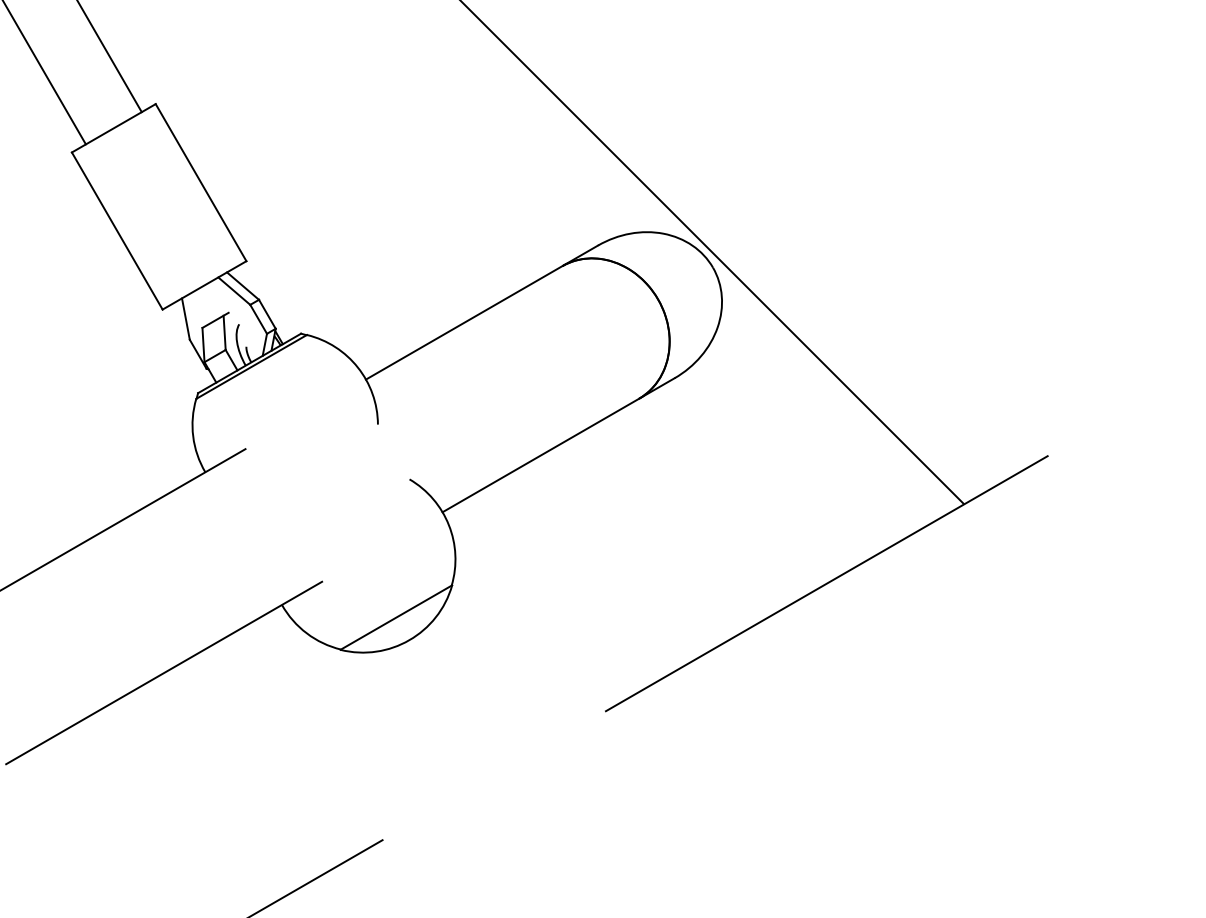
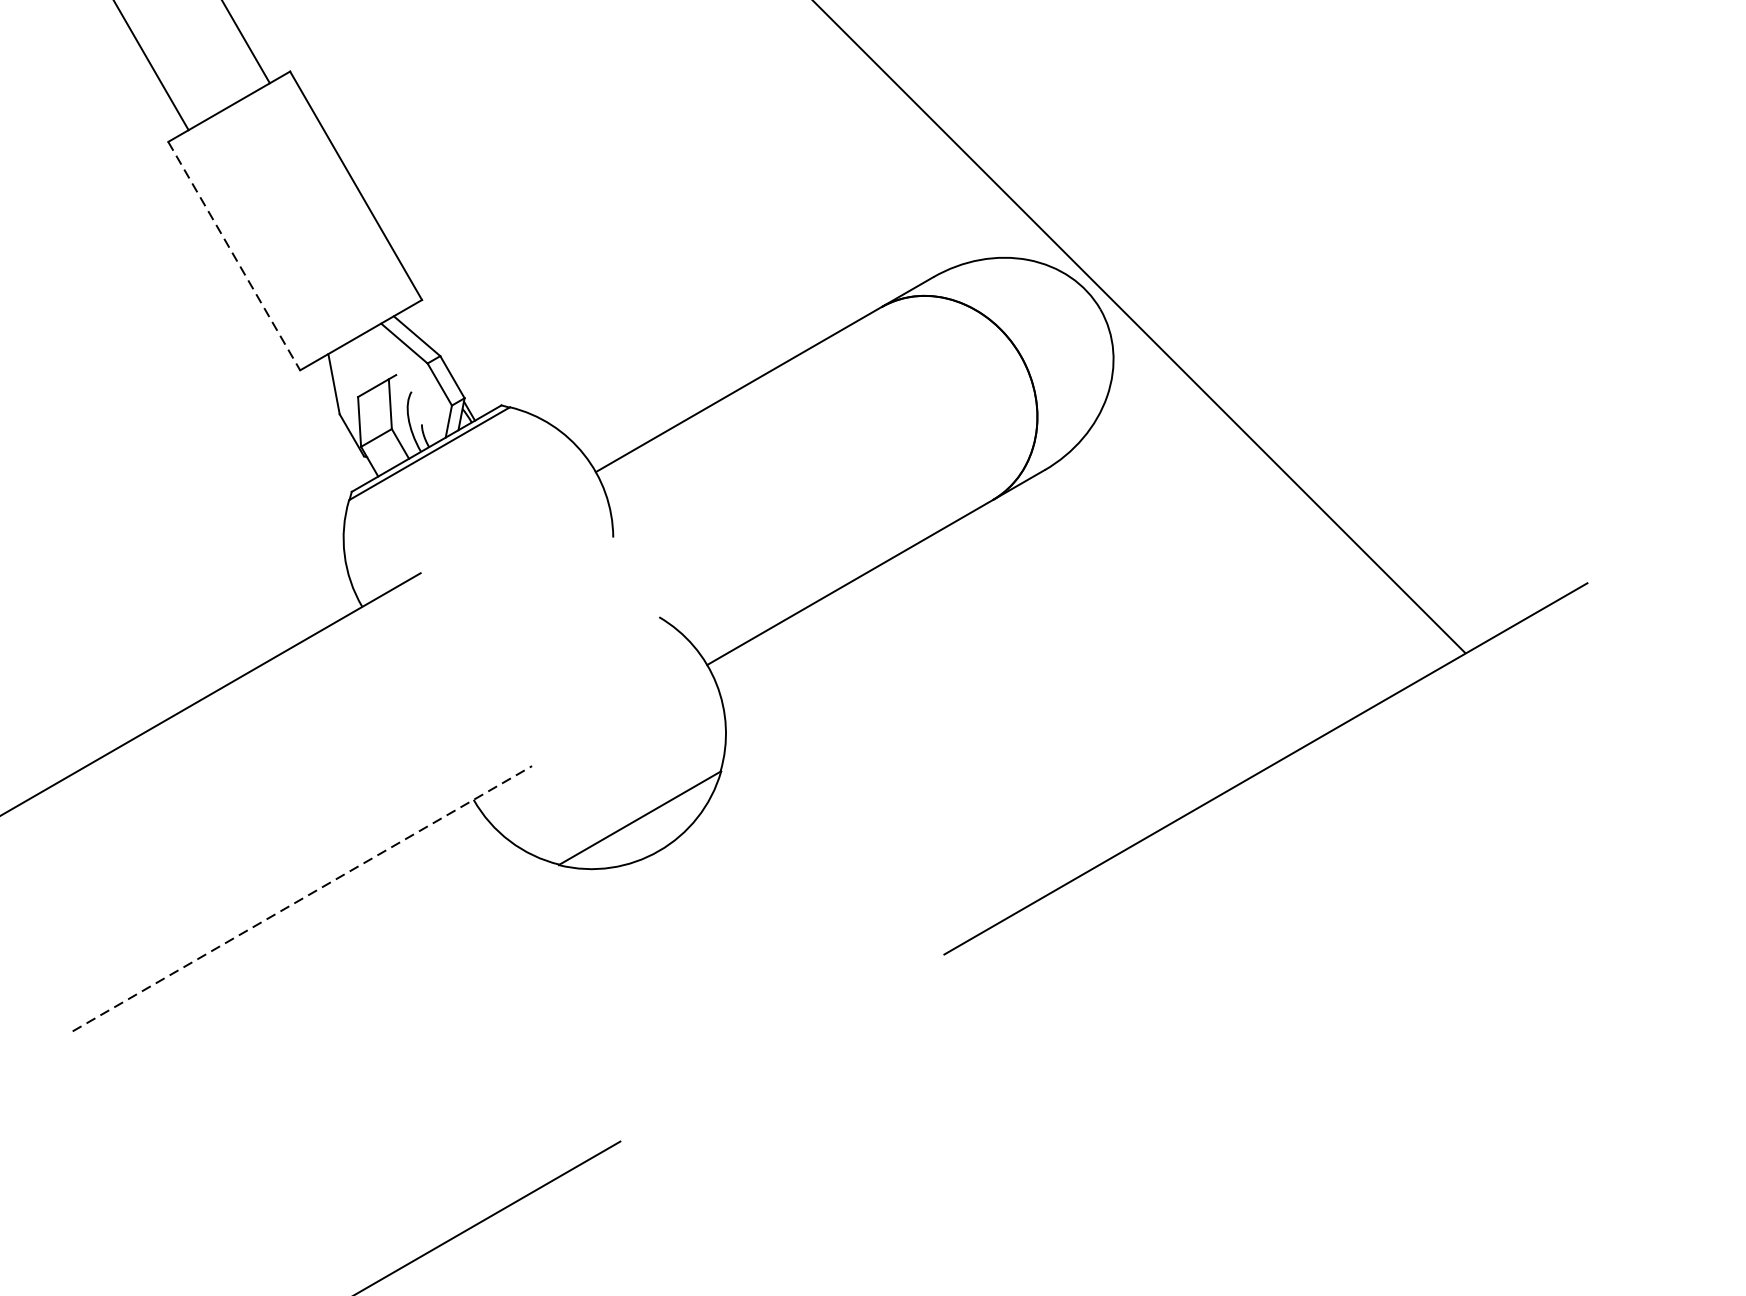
line: (117, 231) -> (234, 256), solid -> dashed
line: (164, 672) -> (302, 898), solid -> dashed

